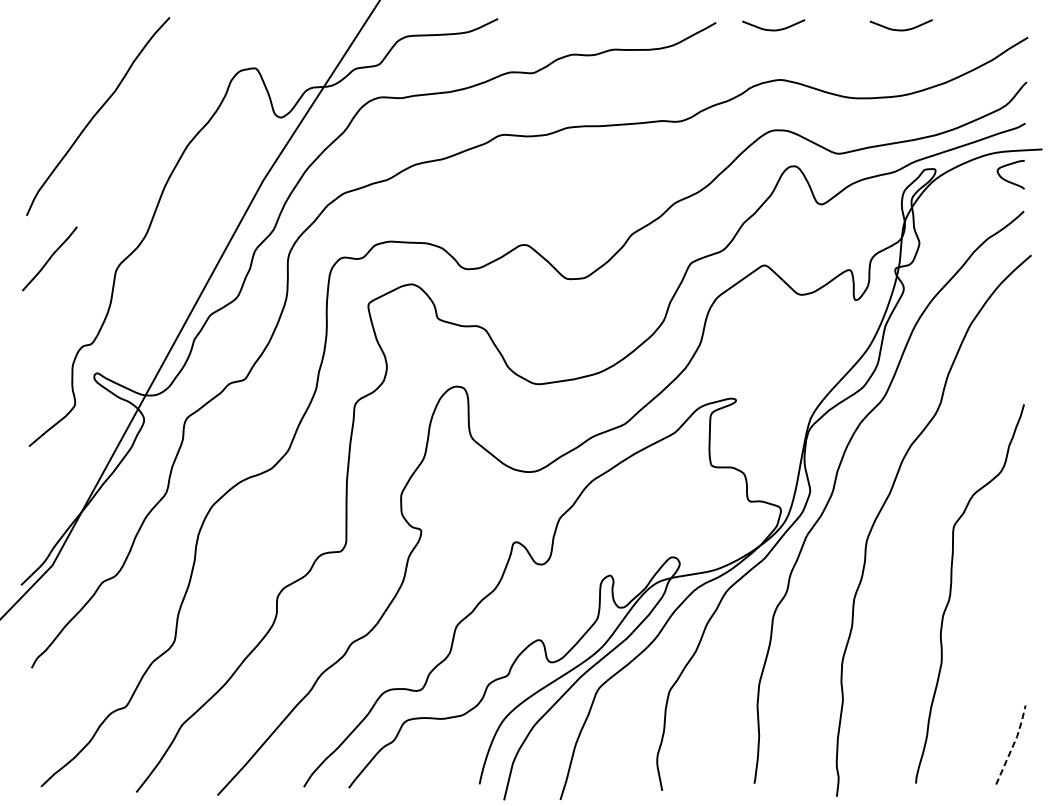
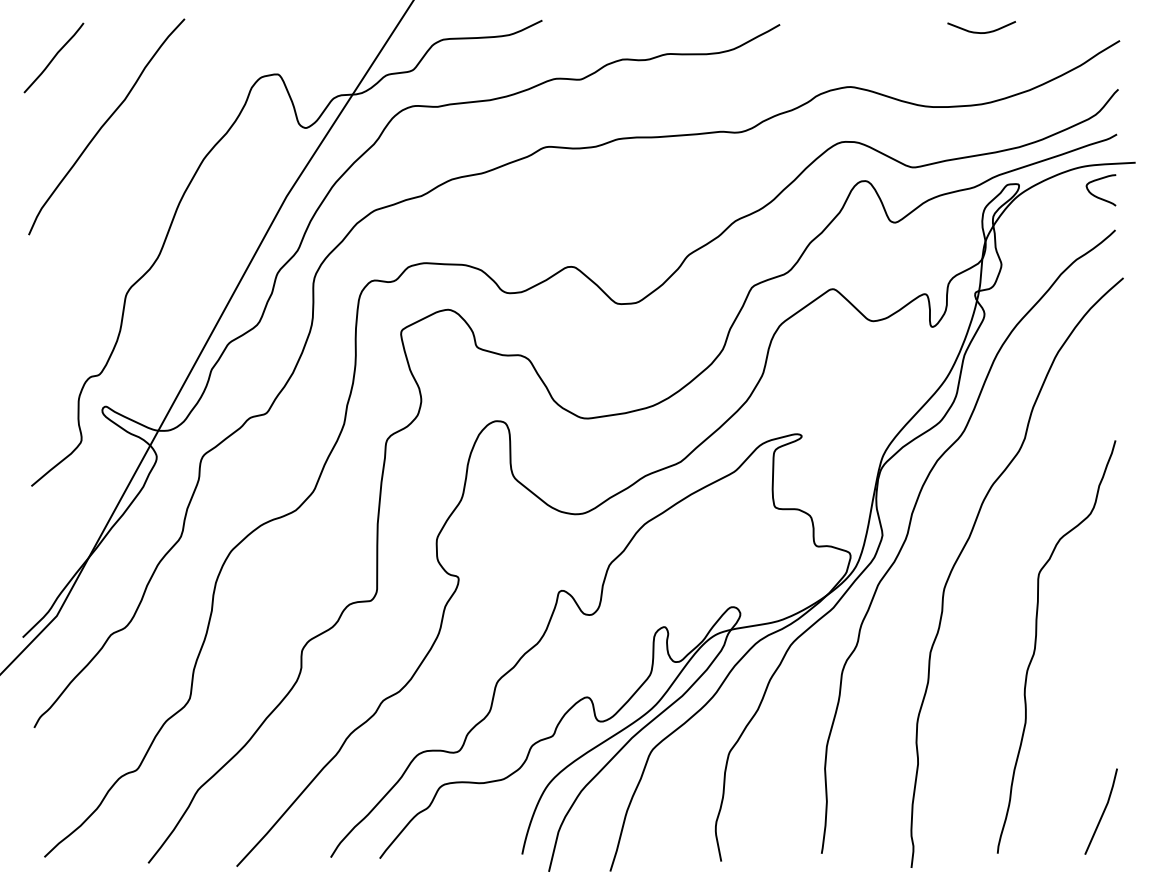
curve: (773, 29) -> (842, 32), removed
curve: (49, 258) -> (53, 57), moved
line: (1013, 743) -> (1104, 810), dashed -> solid

